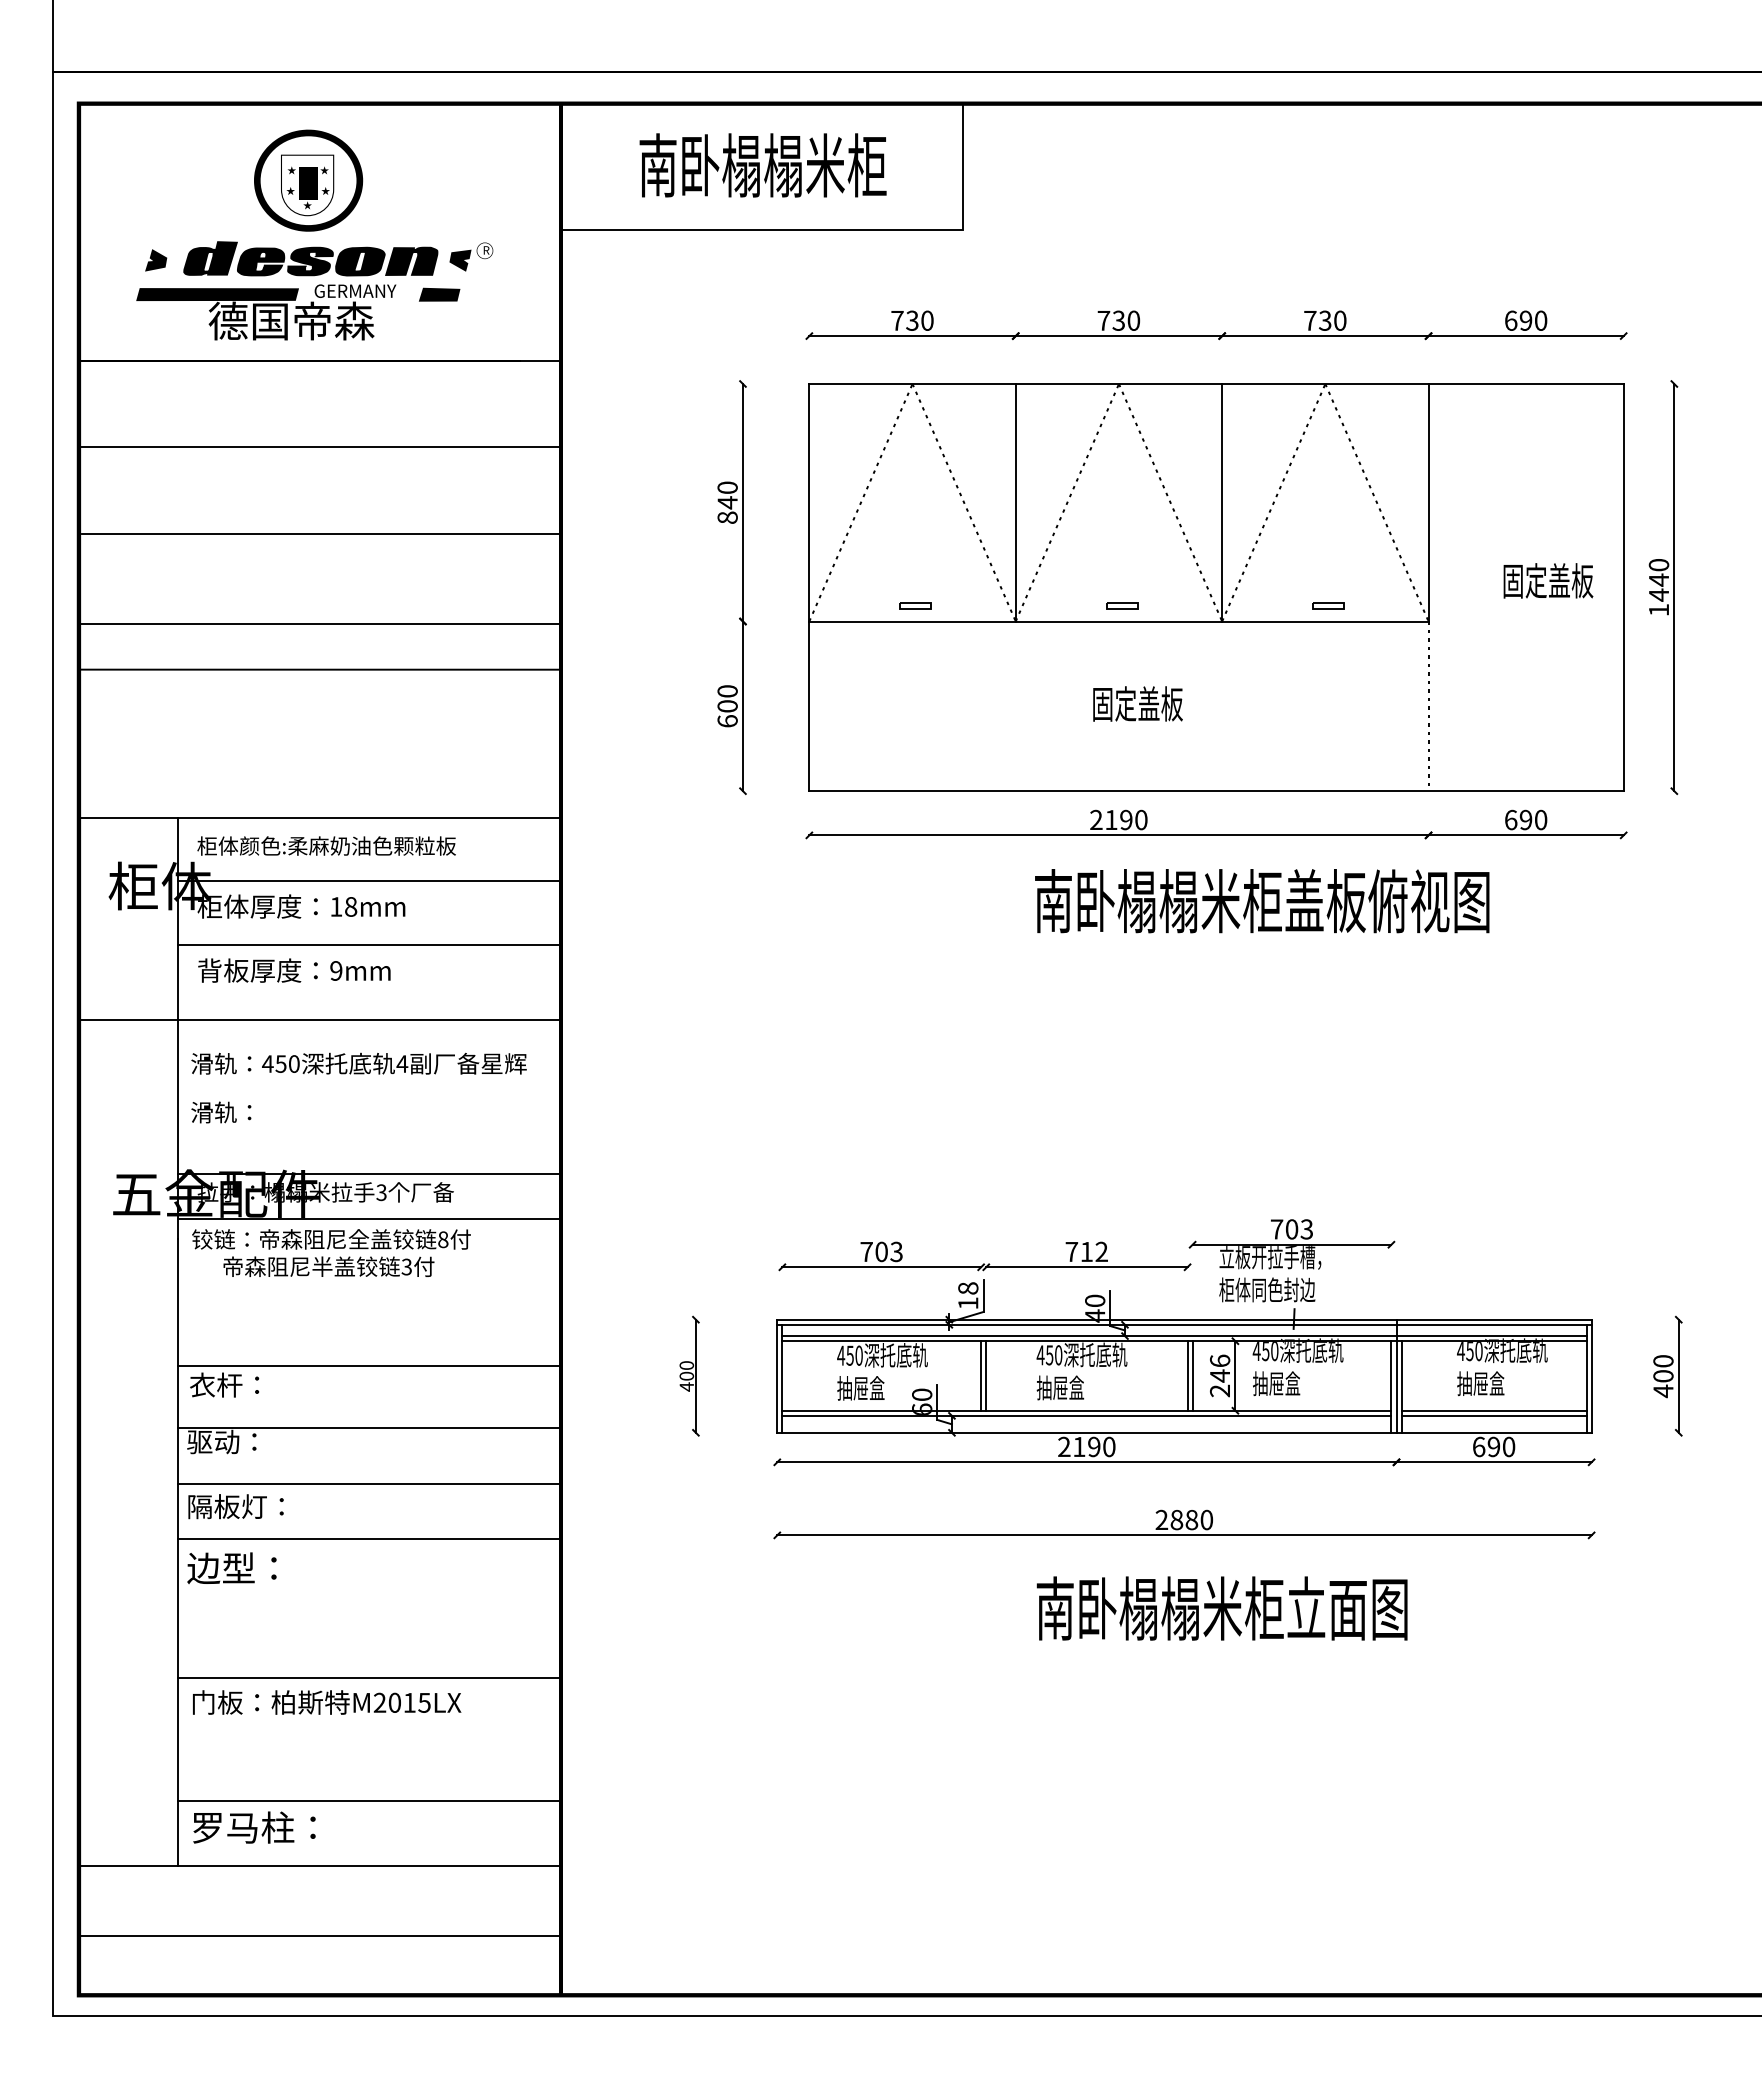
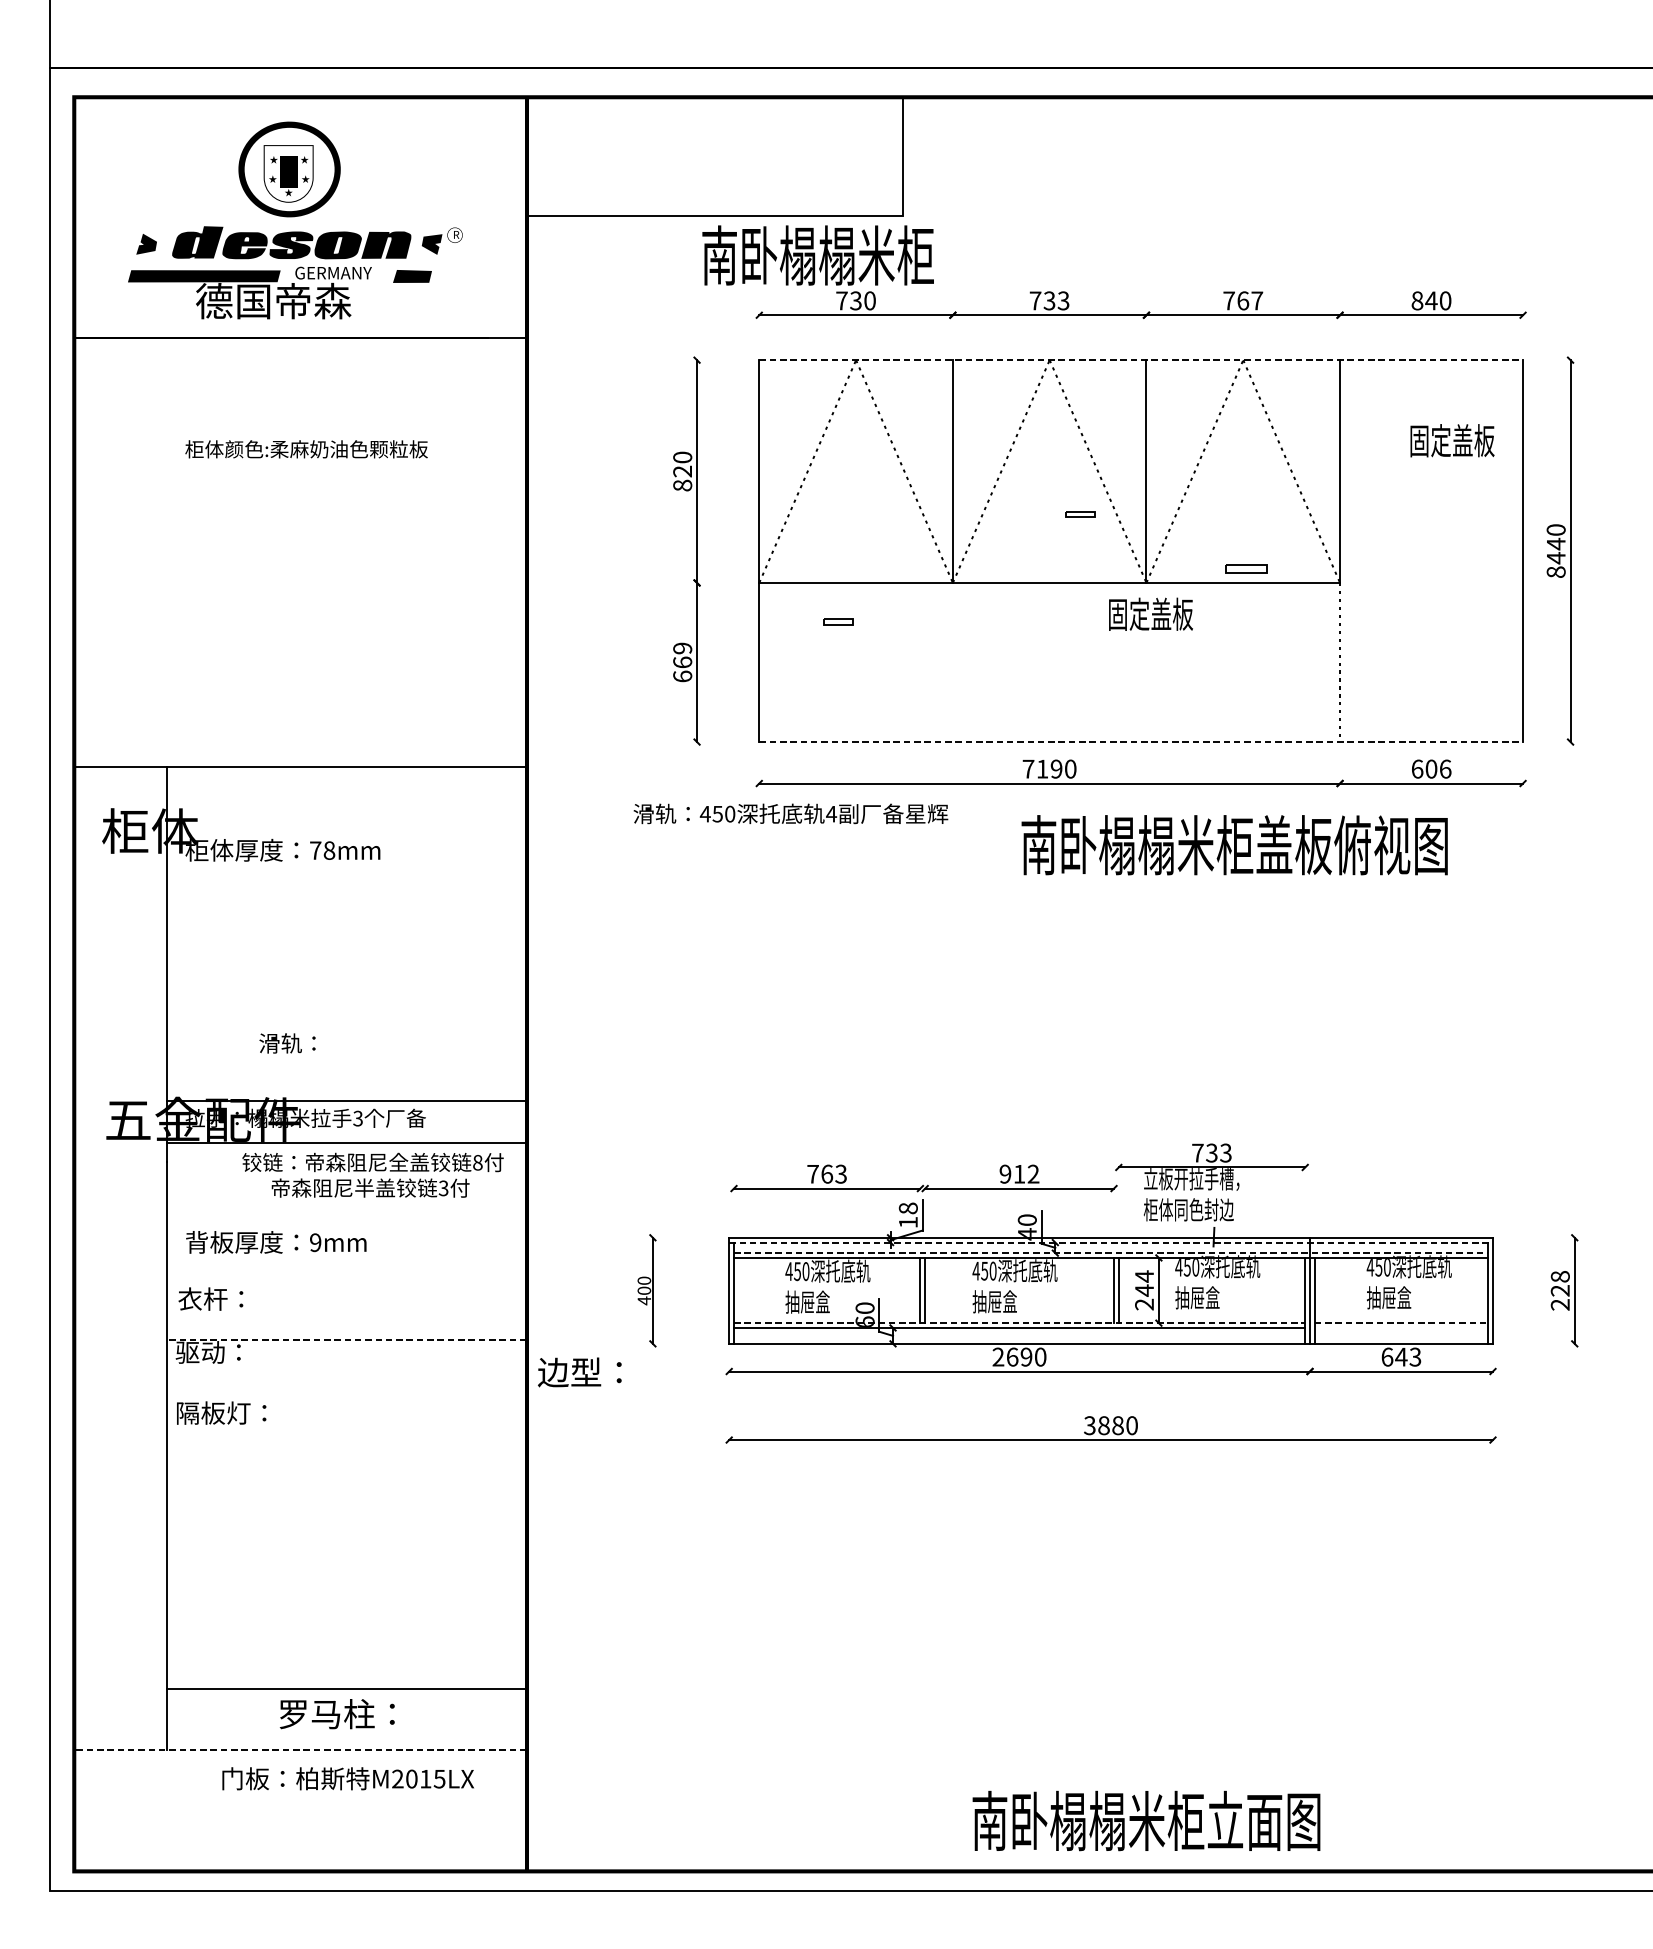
text: (762, 165) -> (817, 255), moved
text: (1133, 320) -> (1063, 300), 730 -> 733
text: (1332, 320) -> (1249, 300), 730 -> 767
text: (1518, 320) -> (1424, 300), 690 -> 840
line: (1217, 384) -> (1142, 360), solid -> dashed
line: (319, 447) -> (299, 419), removed
text: (727, 502) -> (682, 471), 840 -> 820
line: (321, 533) -> (301, 500), removed
text: (1548, 580) -> (1452, 440), moved
part: (915, 605) -> (838, 621), moved
part: (1122, 605) -> (1081, 513), moved
part: (1328, 605) -> (1246, 567), size x1.4
text: (1658, 609) -> (1555, 571), 1440 -> 8440
line: (319, 623) -> (299, 584), removed
line: (319, 669) -> (299, 627), removed
text: (727, 698) -> (682, 655), 600 -> 669
text: (1137, 703) -> (1150, 613), moved
line: (1217, 791) -> (1142, 742), solid -> dashed
text: (1096, 819) -> (1028, 768), 2190 -> 7190
text: (1533, 819) -> (1438, 768), 690 -> 606
text: (326, 845) -> (306, 448), moved
line: (369, 881) -> (346, 826), removed
text: (1262, 901) -> (1234, 845), moved
text: (336, 906) -> (315, 850), 18mm -> 78mm
line: (369, 944) -> (346, 885), removed
text: (294, 970) -> (276, 1242), moved
line: (319, 1019) -> (299, 956), removed
text: (358, 1063) -> (790, 813), moved
text: (221, 1112) -> (287, 1043), moved
text: (1291, 1229) -> (1211, 1153), 703 -> 733
text: (881, 1251) -> (826, 1173), 703 -> 763
text: (1071, 1251) -> (1005, 1173), 712 -> 912
text: (331, 1252) -> (373, 1174), moved
line: (1184, 1324) -> (1111, 1242), solid -> dashed
line: (1184, 1336) -> (1111, 1253), solid -> dashed
text: (1219, 1360) -> (1143, 1276), 246 -> 244
line: (369, 1366) -> (346, 1281), removed
text: (1663, 1376) -> (1560, 1291), 400 -> 228
line: (1086, 1410) -> (1019, 1322), solid -> dashed
line: (1494, 1410) -> (1401, 1322), solid -> dashed
line: (1493, 1415) -> (1400, 1327), removed
line: (369, 1428) -> (346, 1339), solid -> dashed
text: (1079, 1446) -> (1012, 1356), 2190 -> 2690
text: (1501, 1446) -> (1408, 1356), 690 -> 643
line: (369, 1483) -> (346, 1391), removed
text: (1161, 1520) -> (1089, 1426), 2880 -> 3880
line: (369, 1539) -> (346, 1443), removed
text: (231, 1568) -> (579, 1372), moved
text: (1221, 1608) -> (1145, 1820), moved
line: (369, 1677) -> (346, 1573), removed
text: (327, 1702) -> (348, 1778), moved
text: (254, 1827) -> (337, 1714), moved
line: (319, 1866) -> (299, 1750), solid -> dashed
line: (319, 1936) -> (299, 1816), removed

